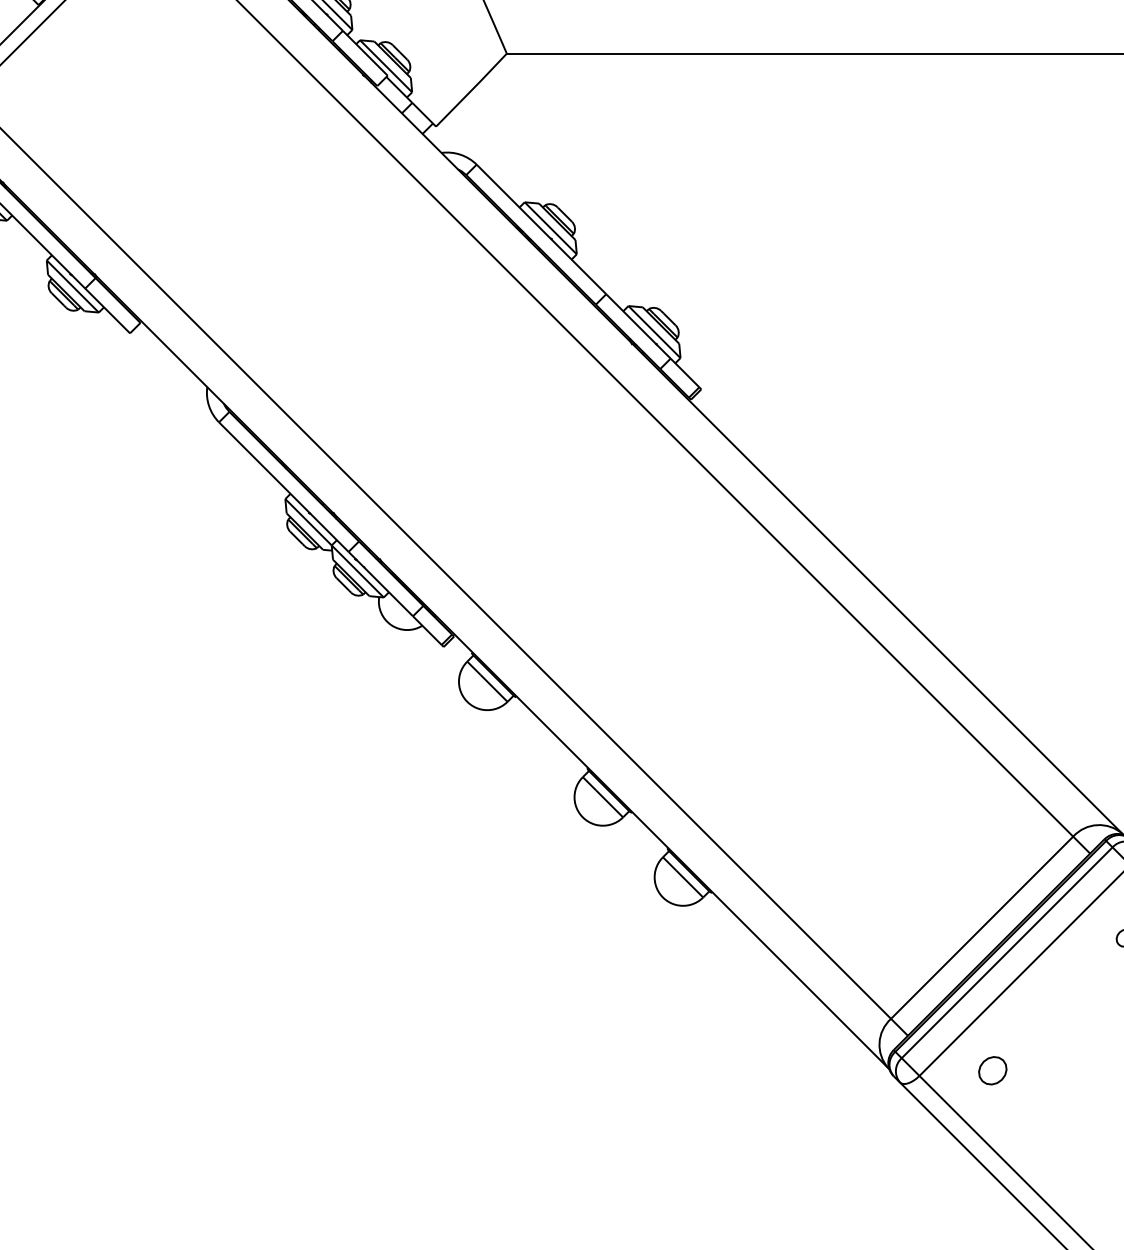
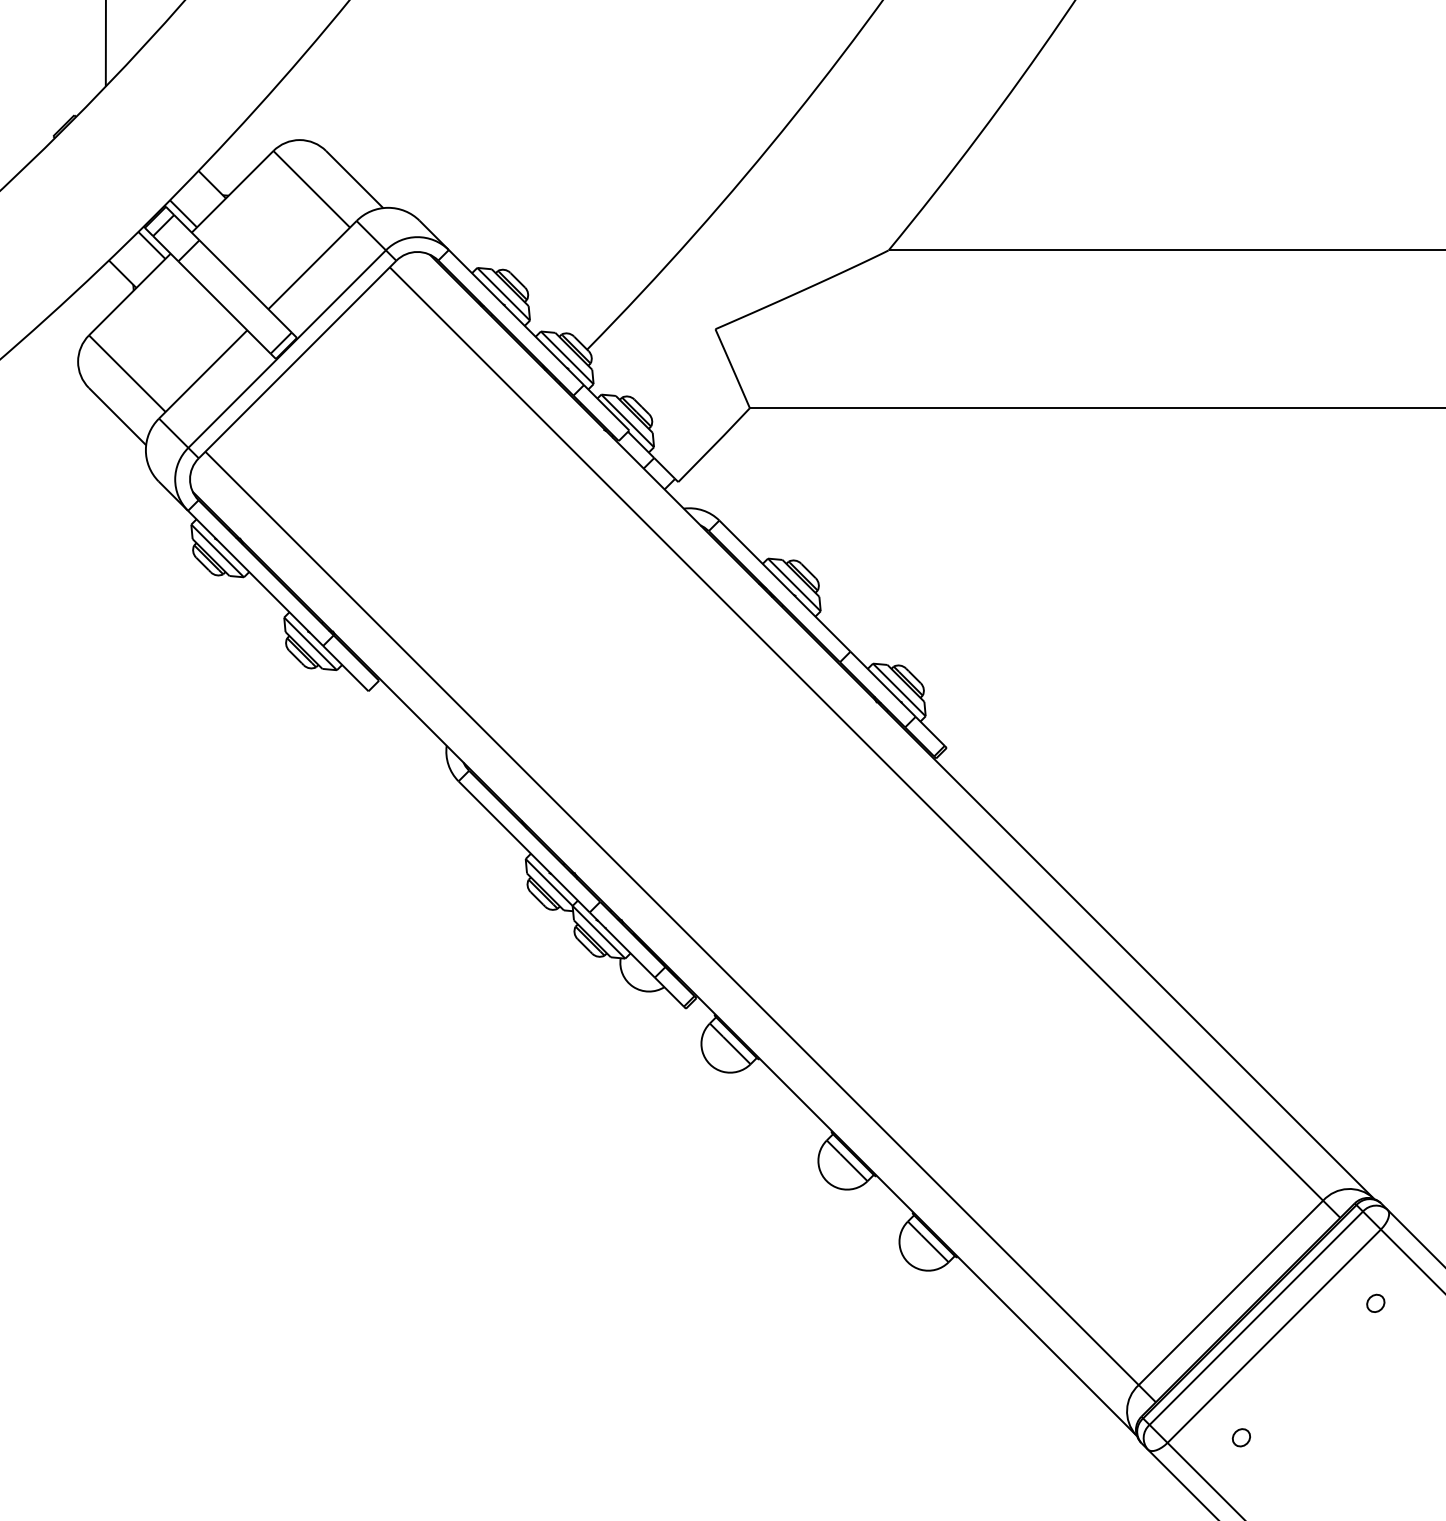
part: (991, 1070) -> (1240, 1437), size x0.62

